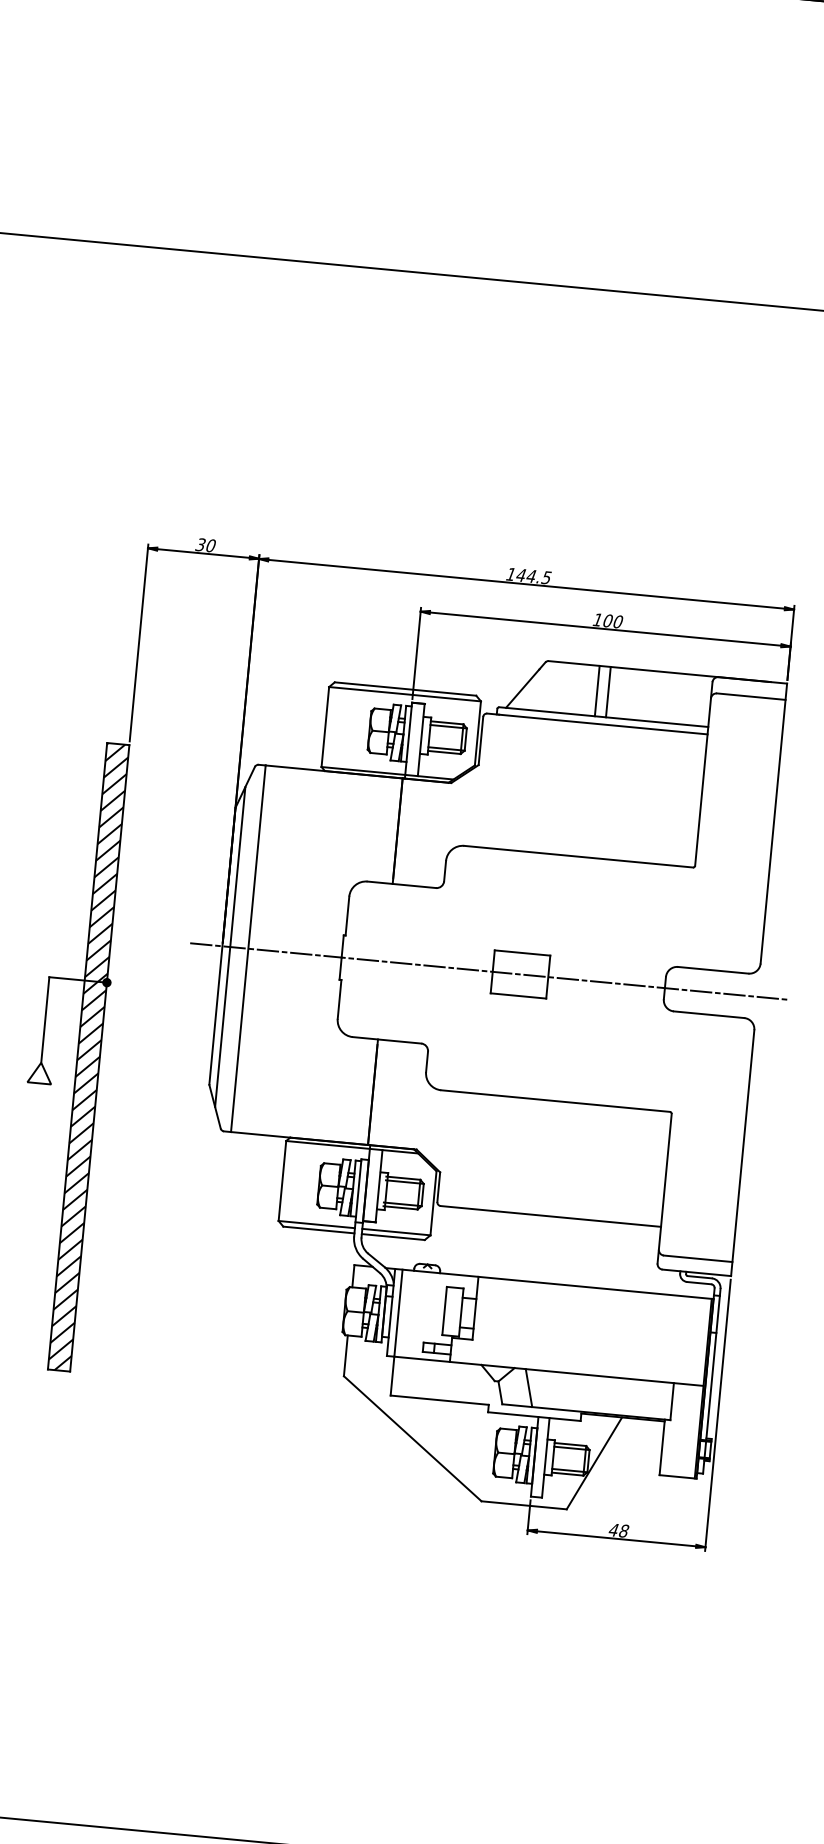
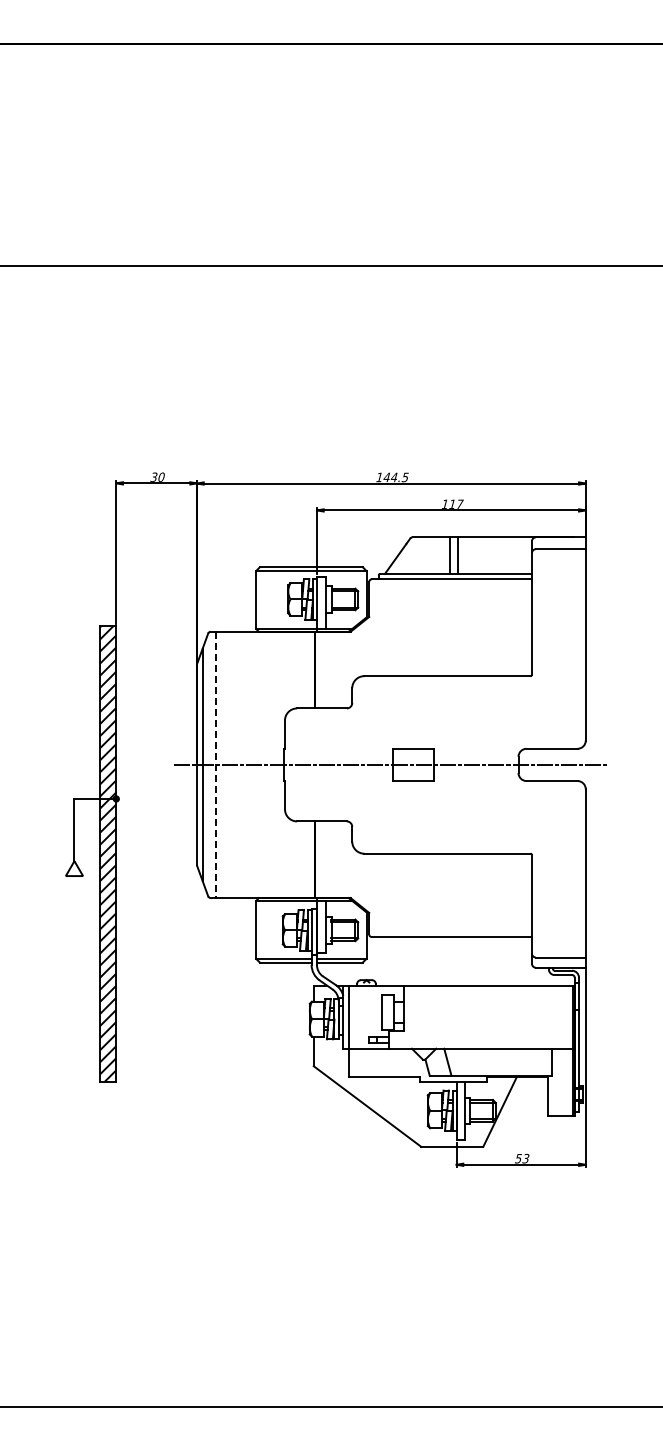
text: (613, 620) -> (456, 503), 100 -> 117
line: (247, 949) -> (215, 765), solid -> dashed
text: (619, 1530) -> (522, 1158), 48 -> 53

